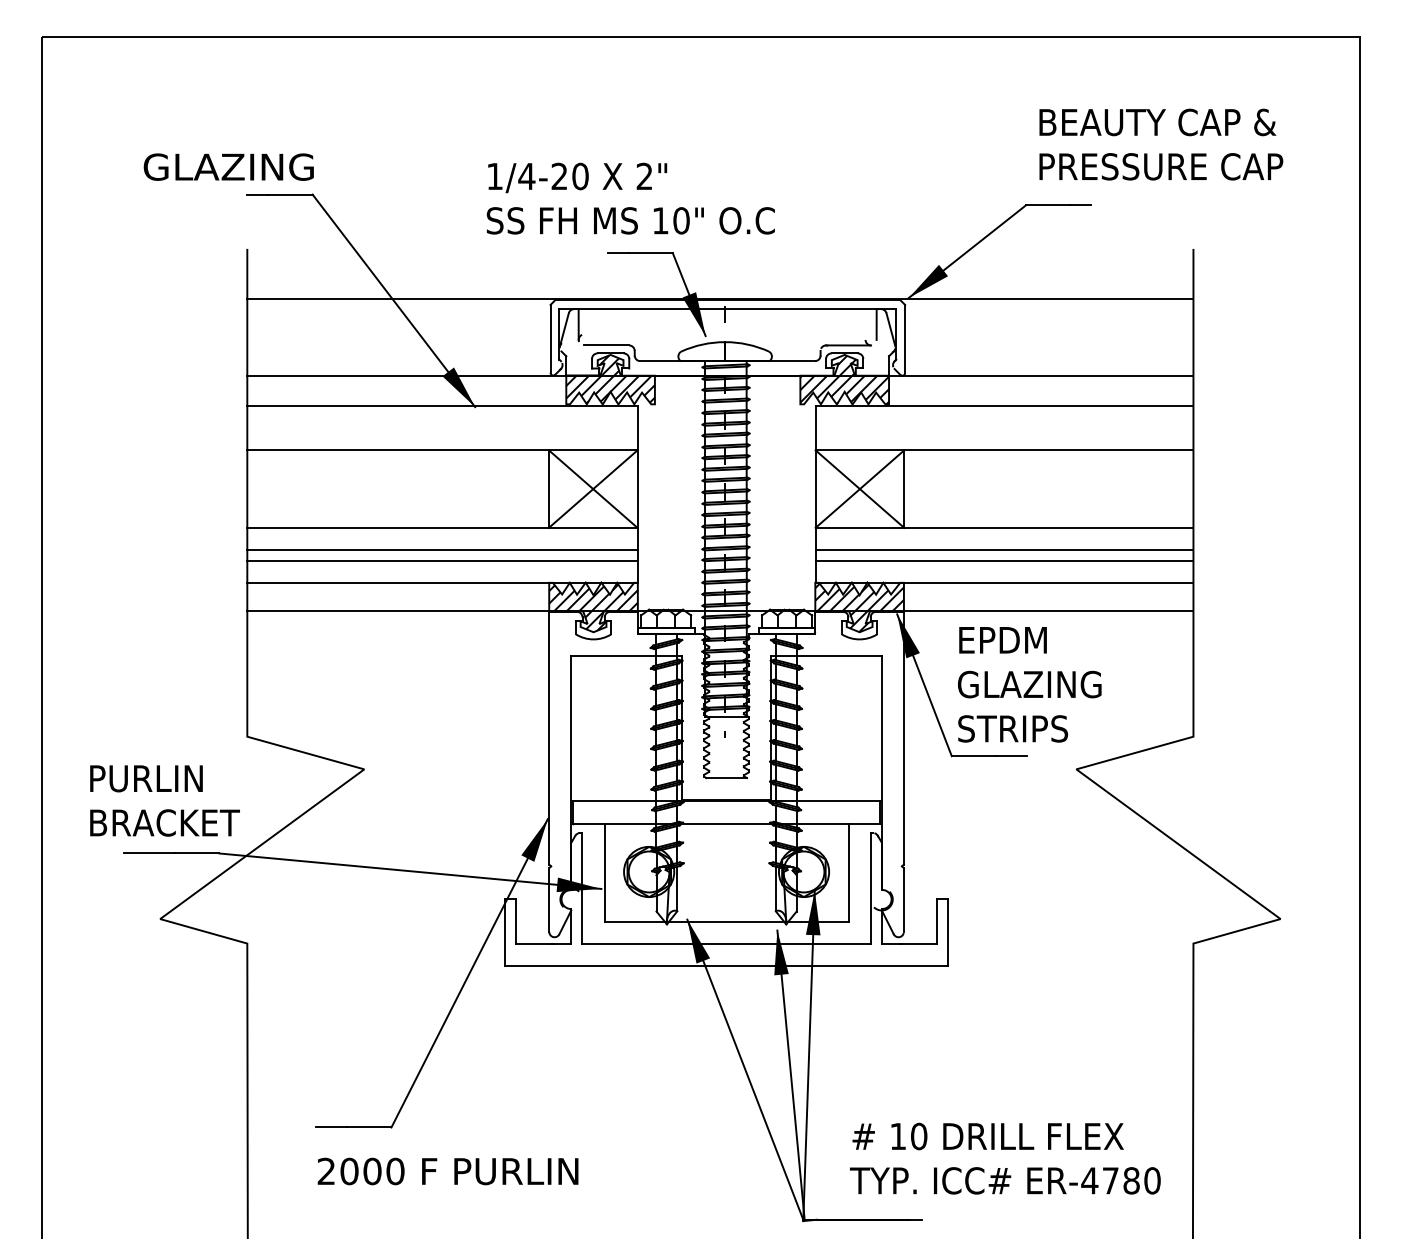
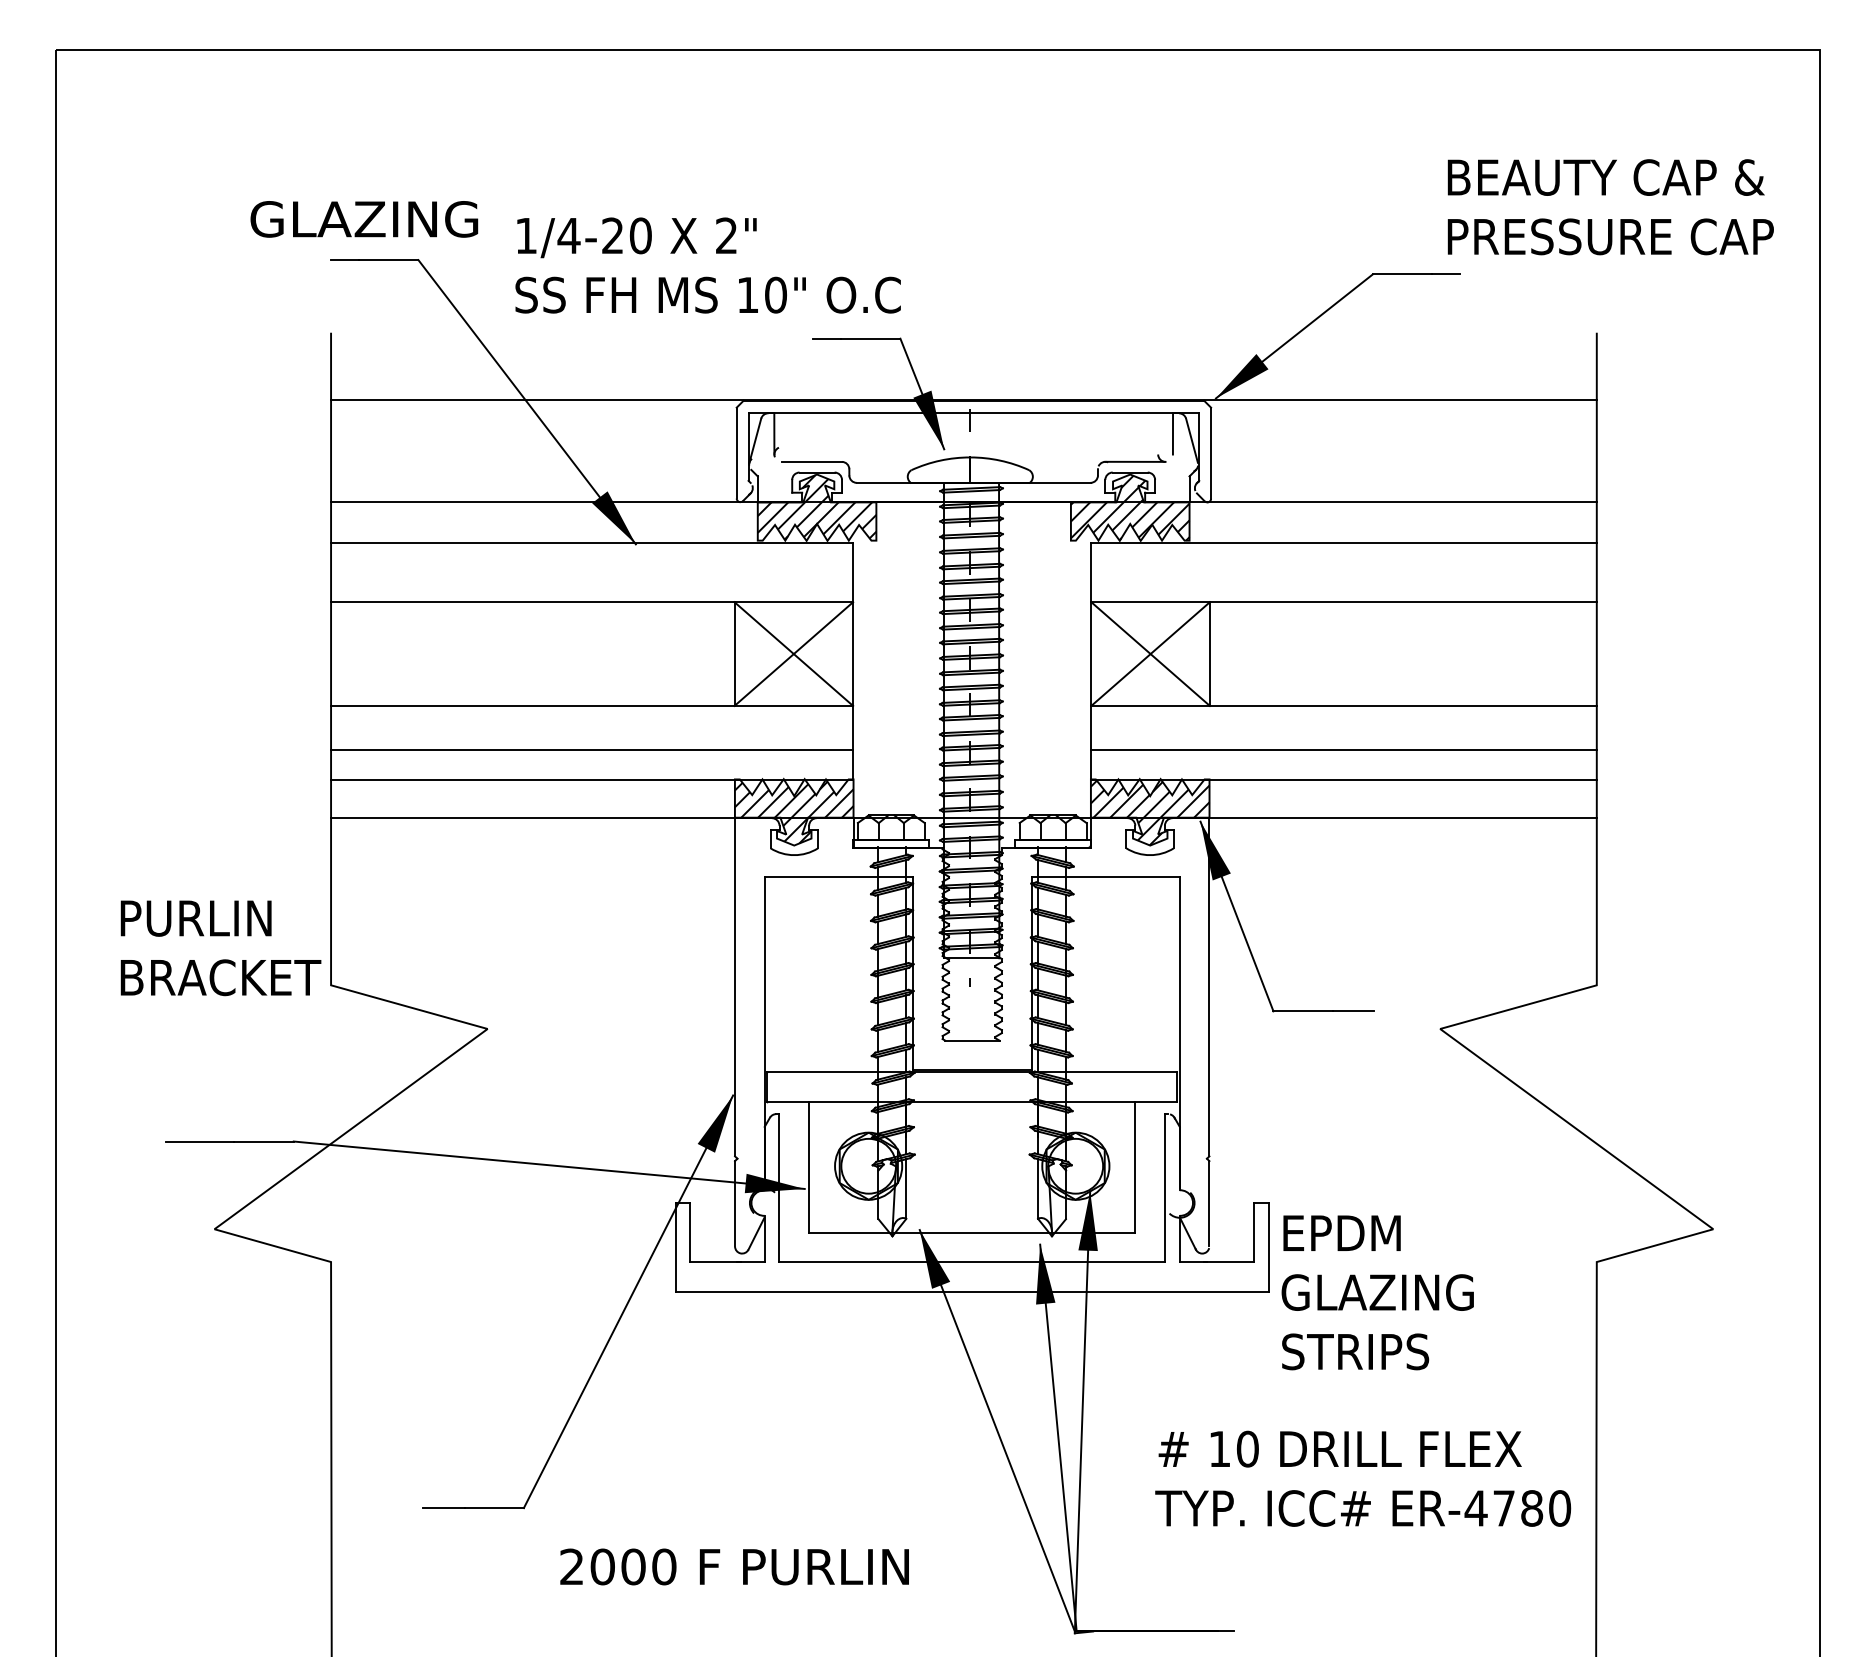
text: (1161, 144) -> (1610, 207), moved
text: (228, 167) -> (364, 219), moved
text: (630, 198) -> (707, 265), moved
line: (442, 549) -> (592, 735), removed
line: (1004, 549) -> (1343, 735), removed
text: (1029, 684) -> (1377, 1292), moved
text: (164, 801) -> (220, 948), moved
text: (1005, 1158) -> (1363, 1478), moved
text: (447, 1171) -> (734, 1566), moved

